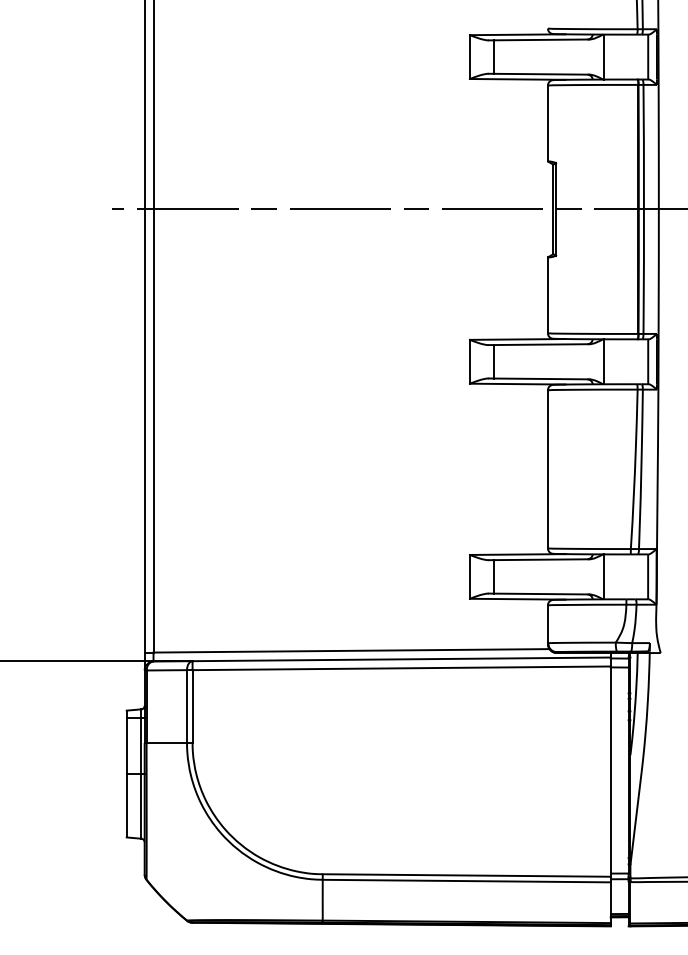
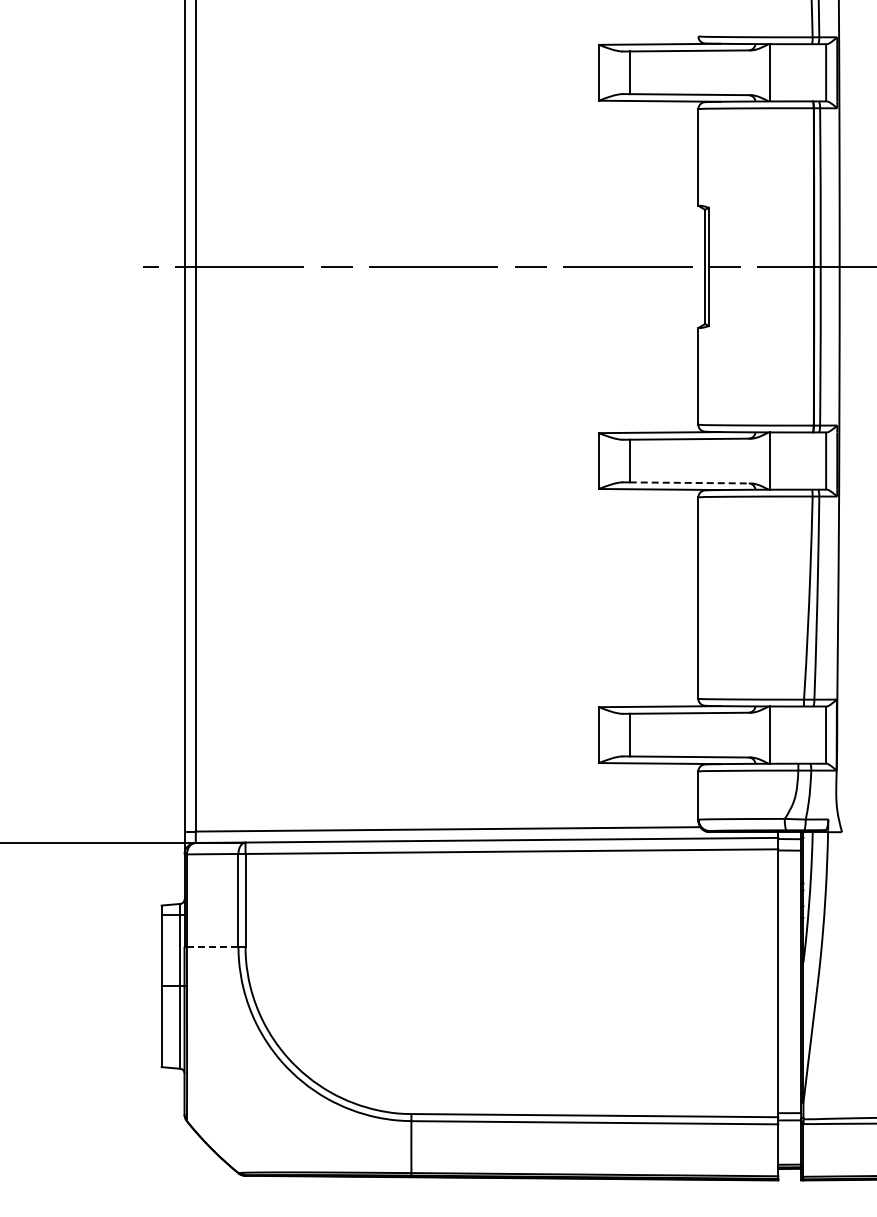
line: (541, 378) -> (690, 482), solid -> dashed
line: (166, 742) -> (212, 946), solid -> dashed

